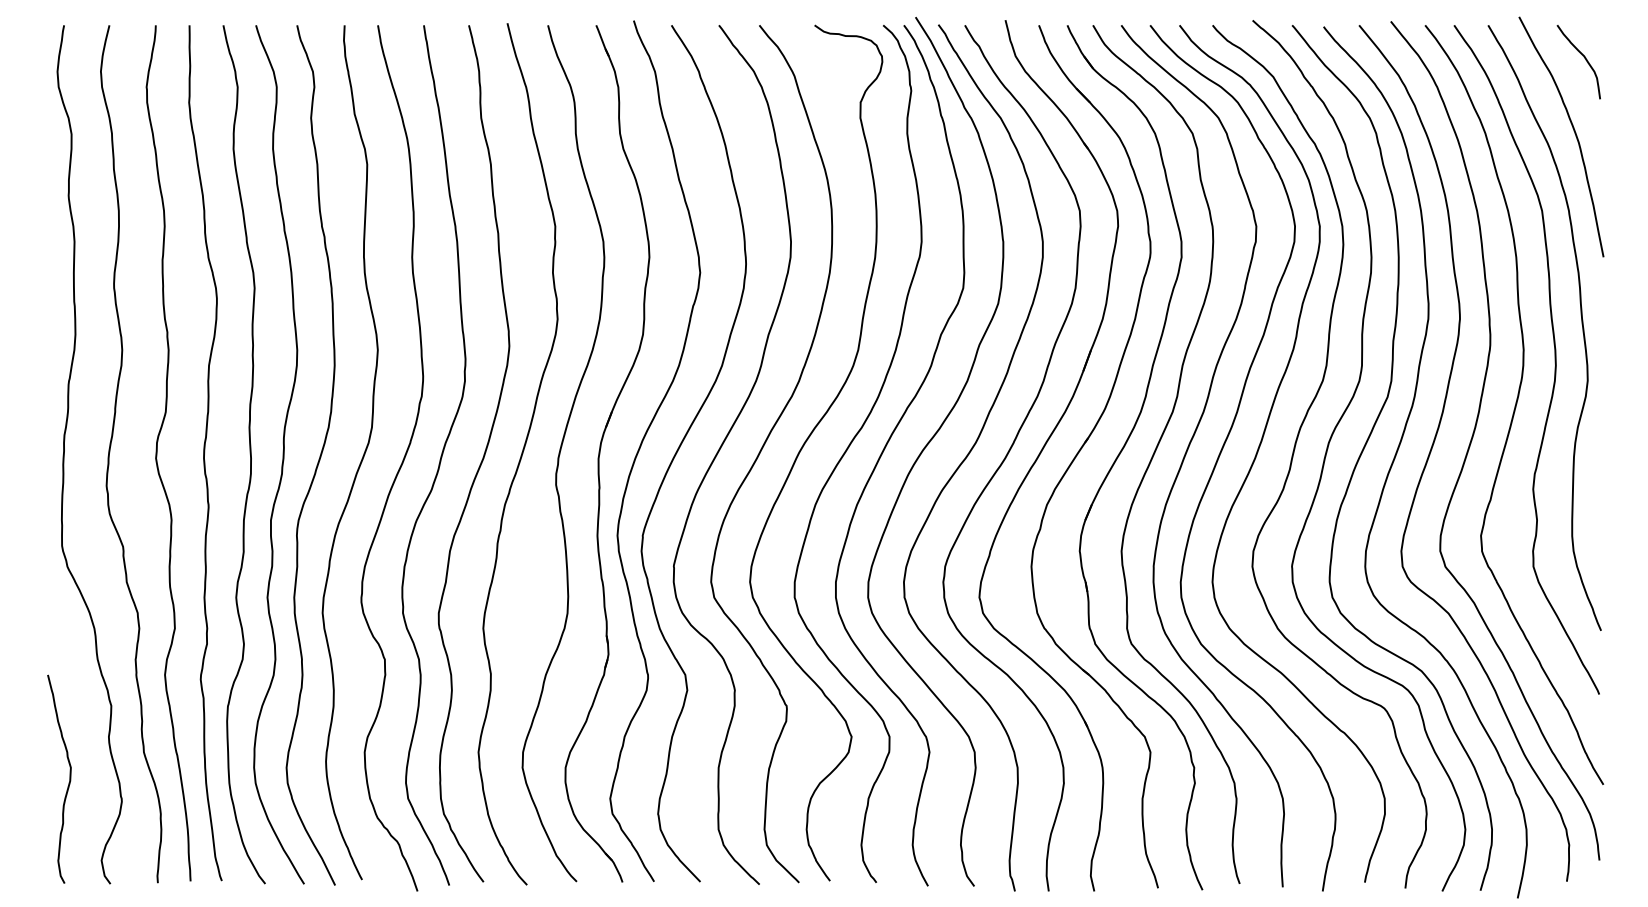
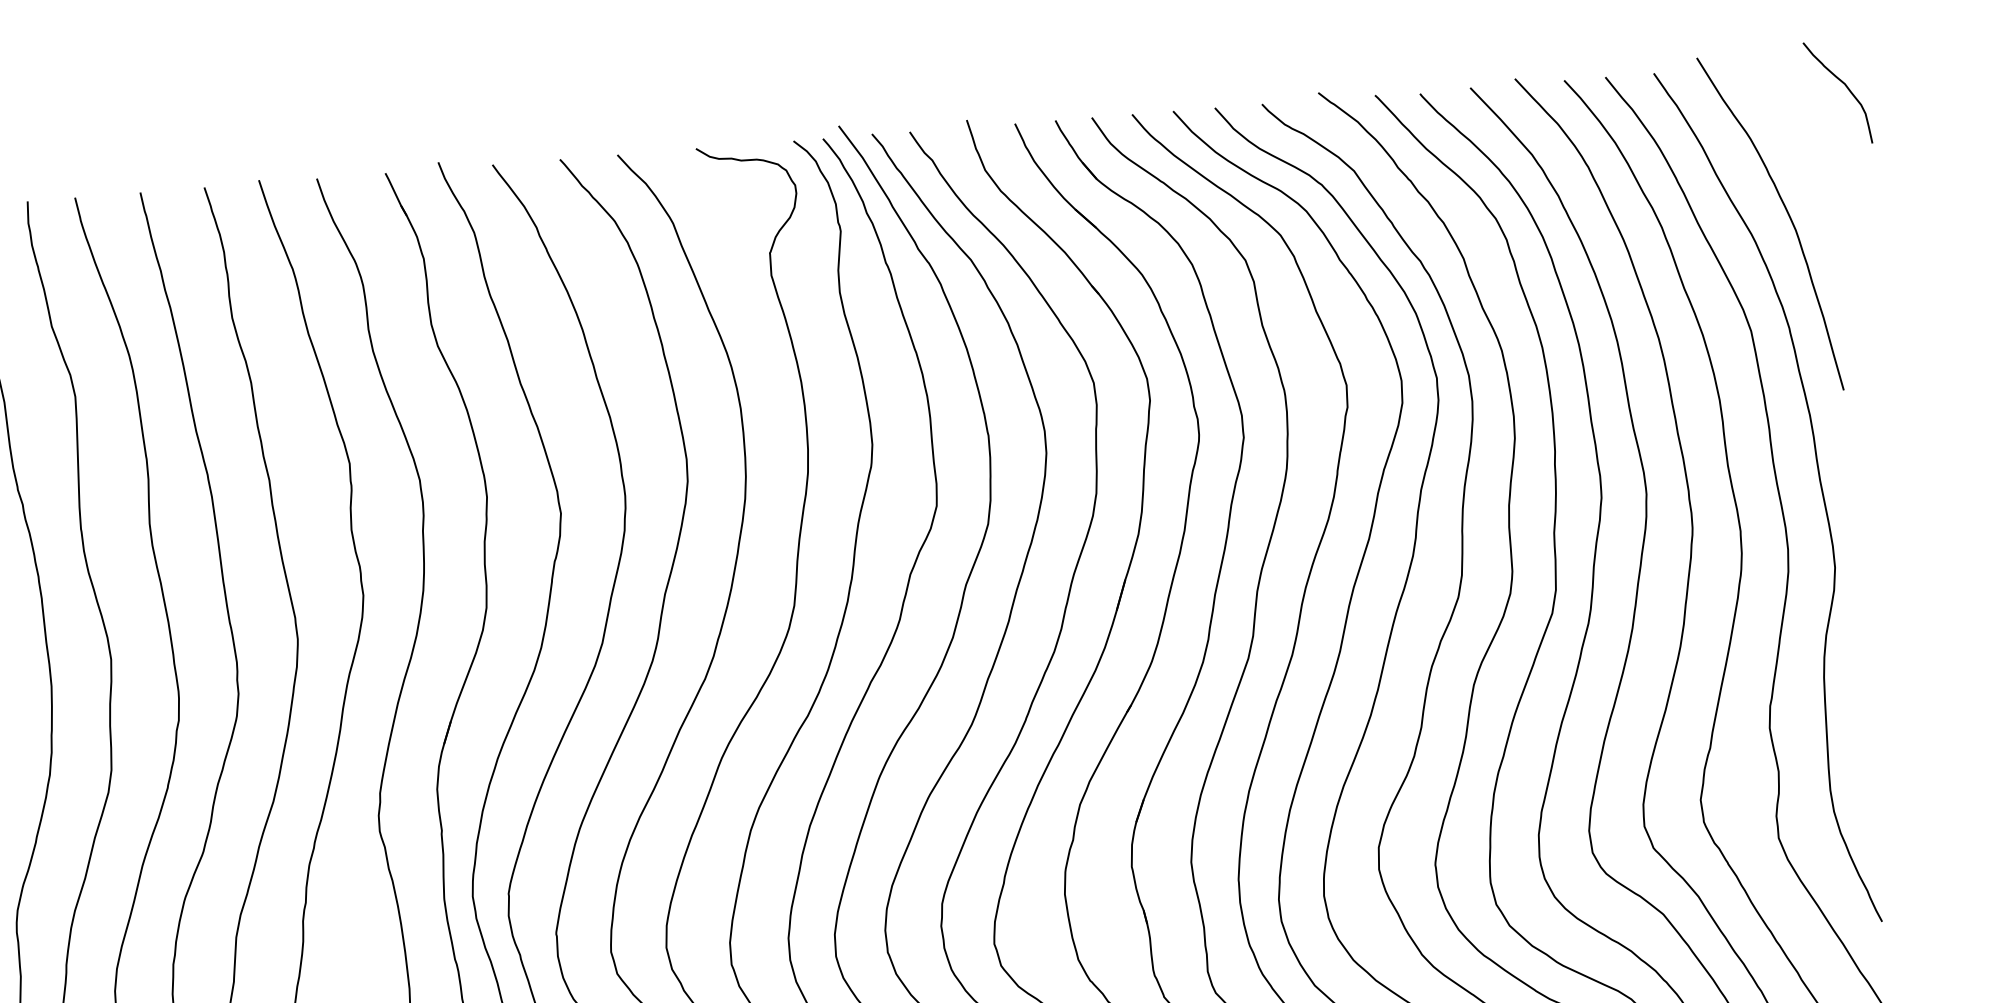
curve: (1583, 57) -> (1844, 85), moved

